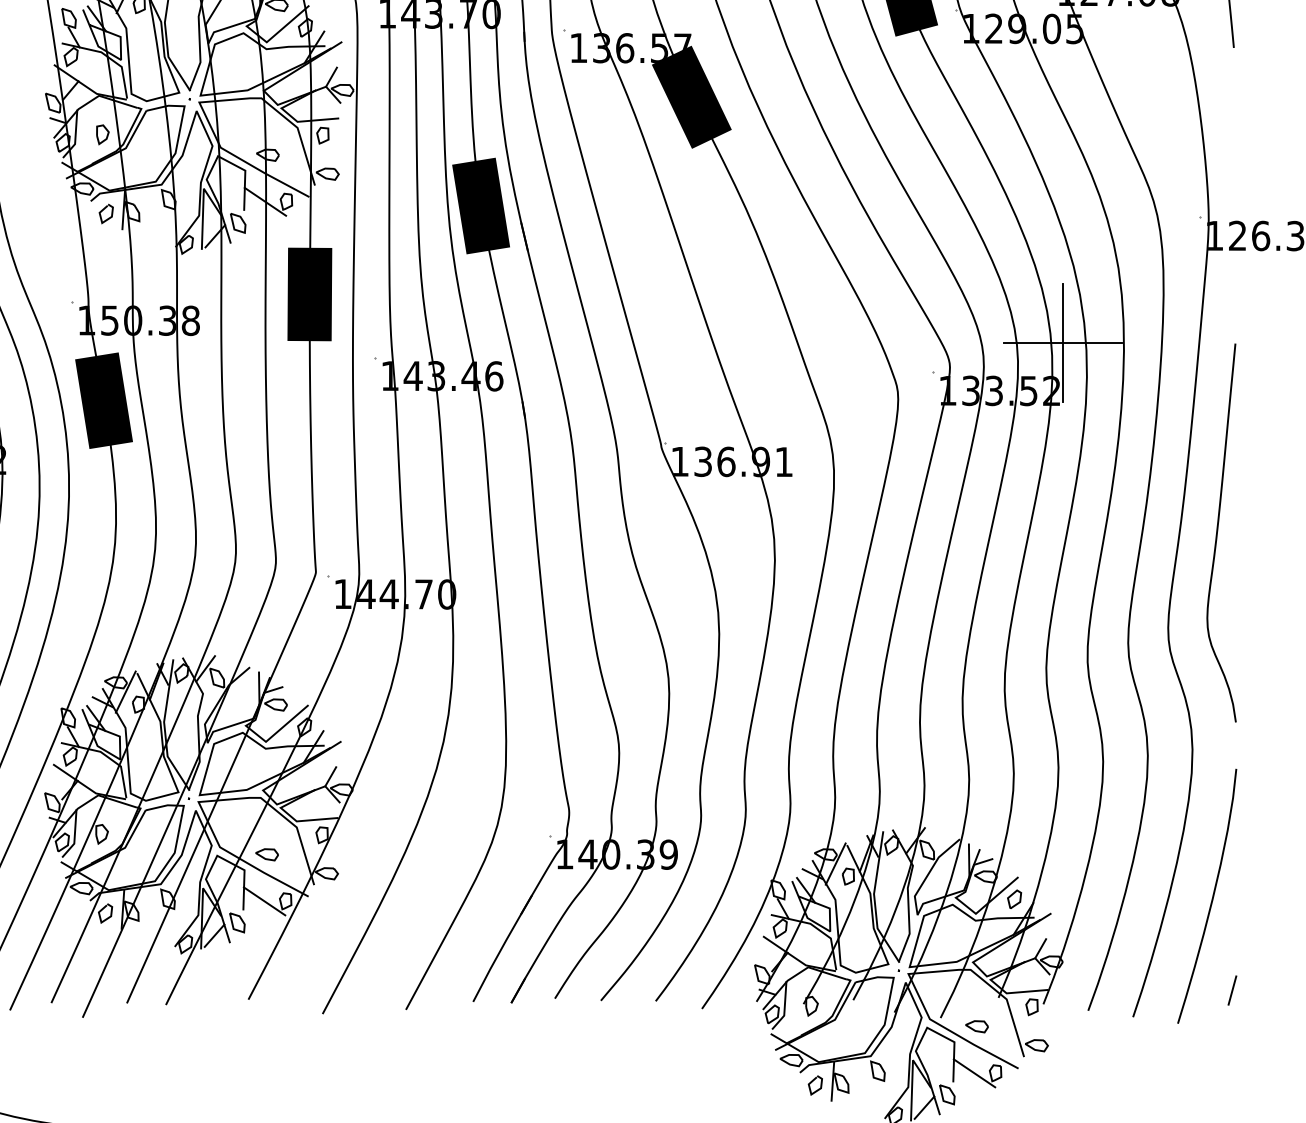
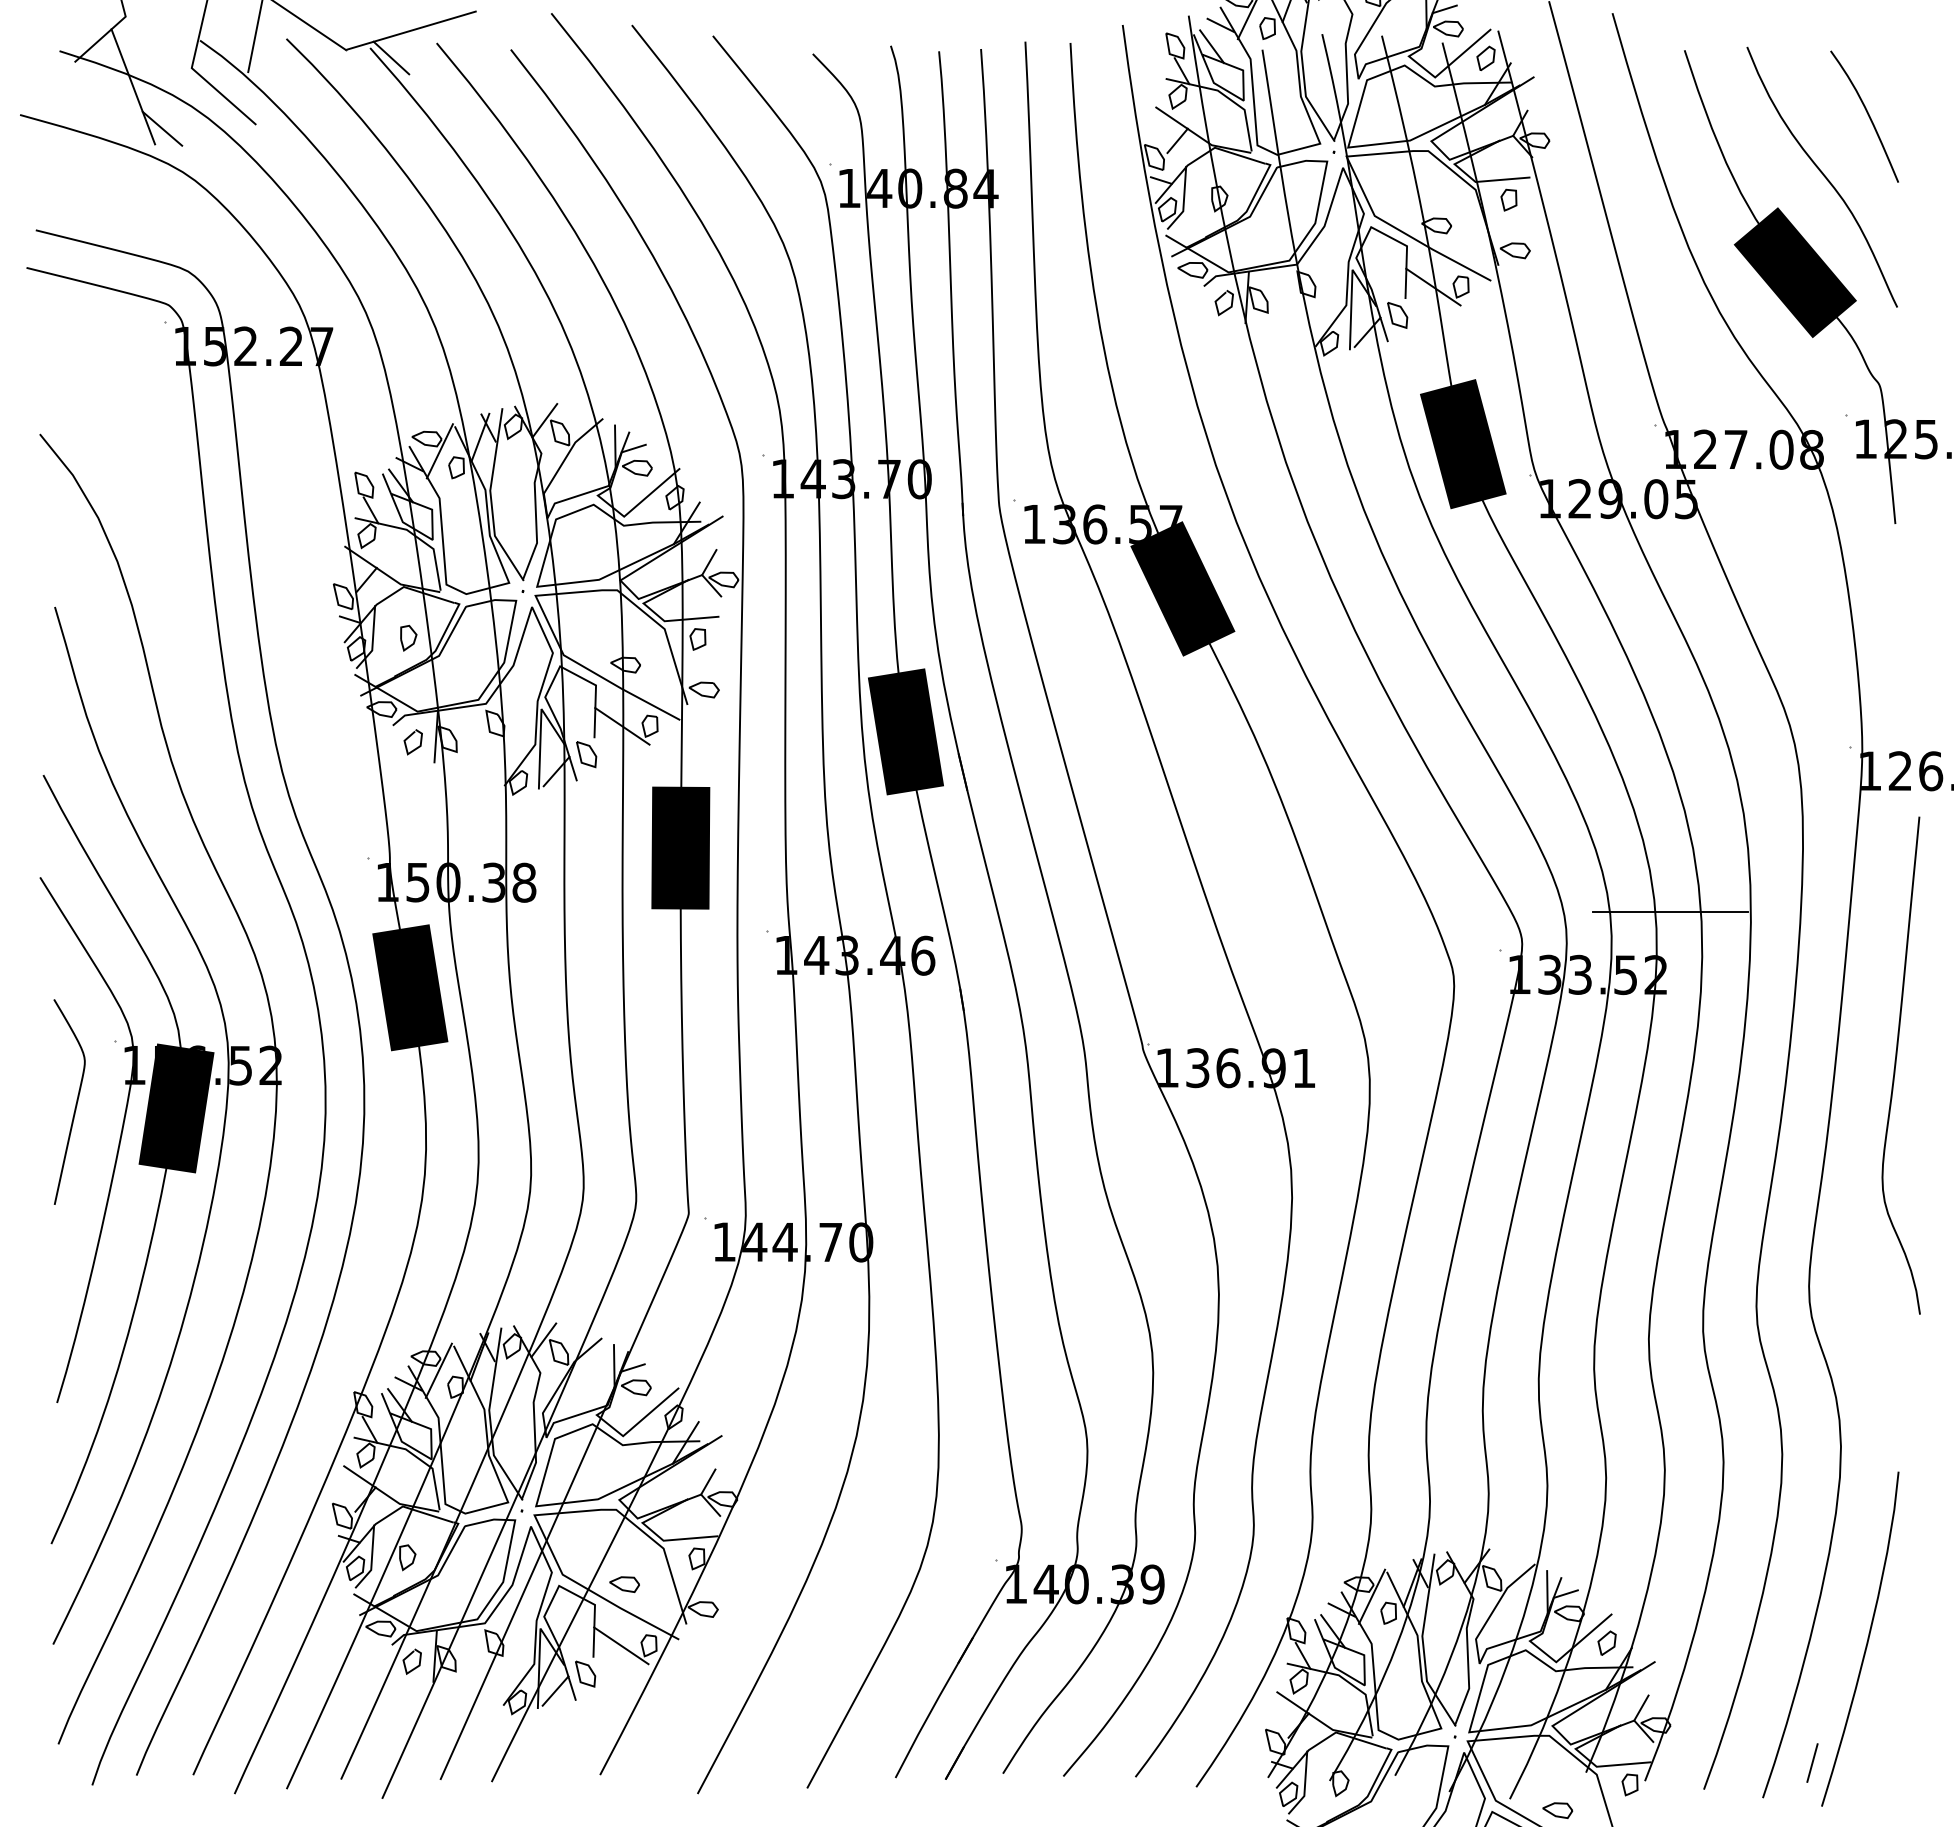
line: (1062, 342) -> (1670, 911), removed
curve: (1218, 532) -> (1896, 1065), moved
line: (1232, 990) -> (1812, 1762), moved

